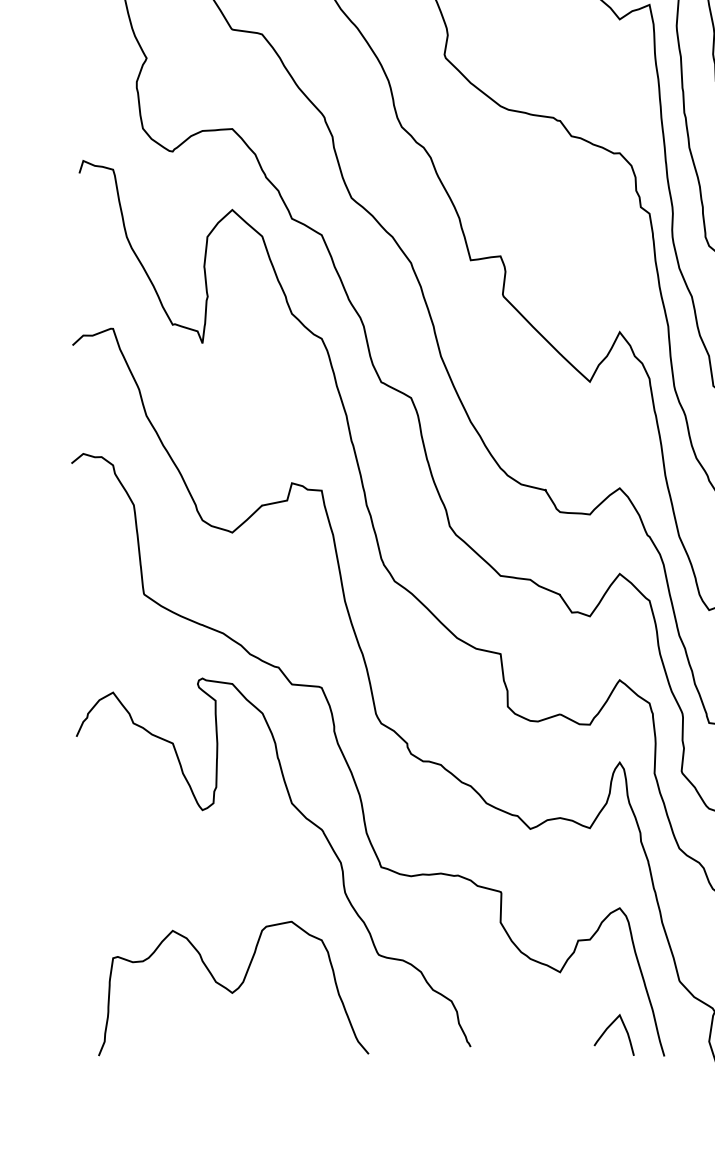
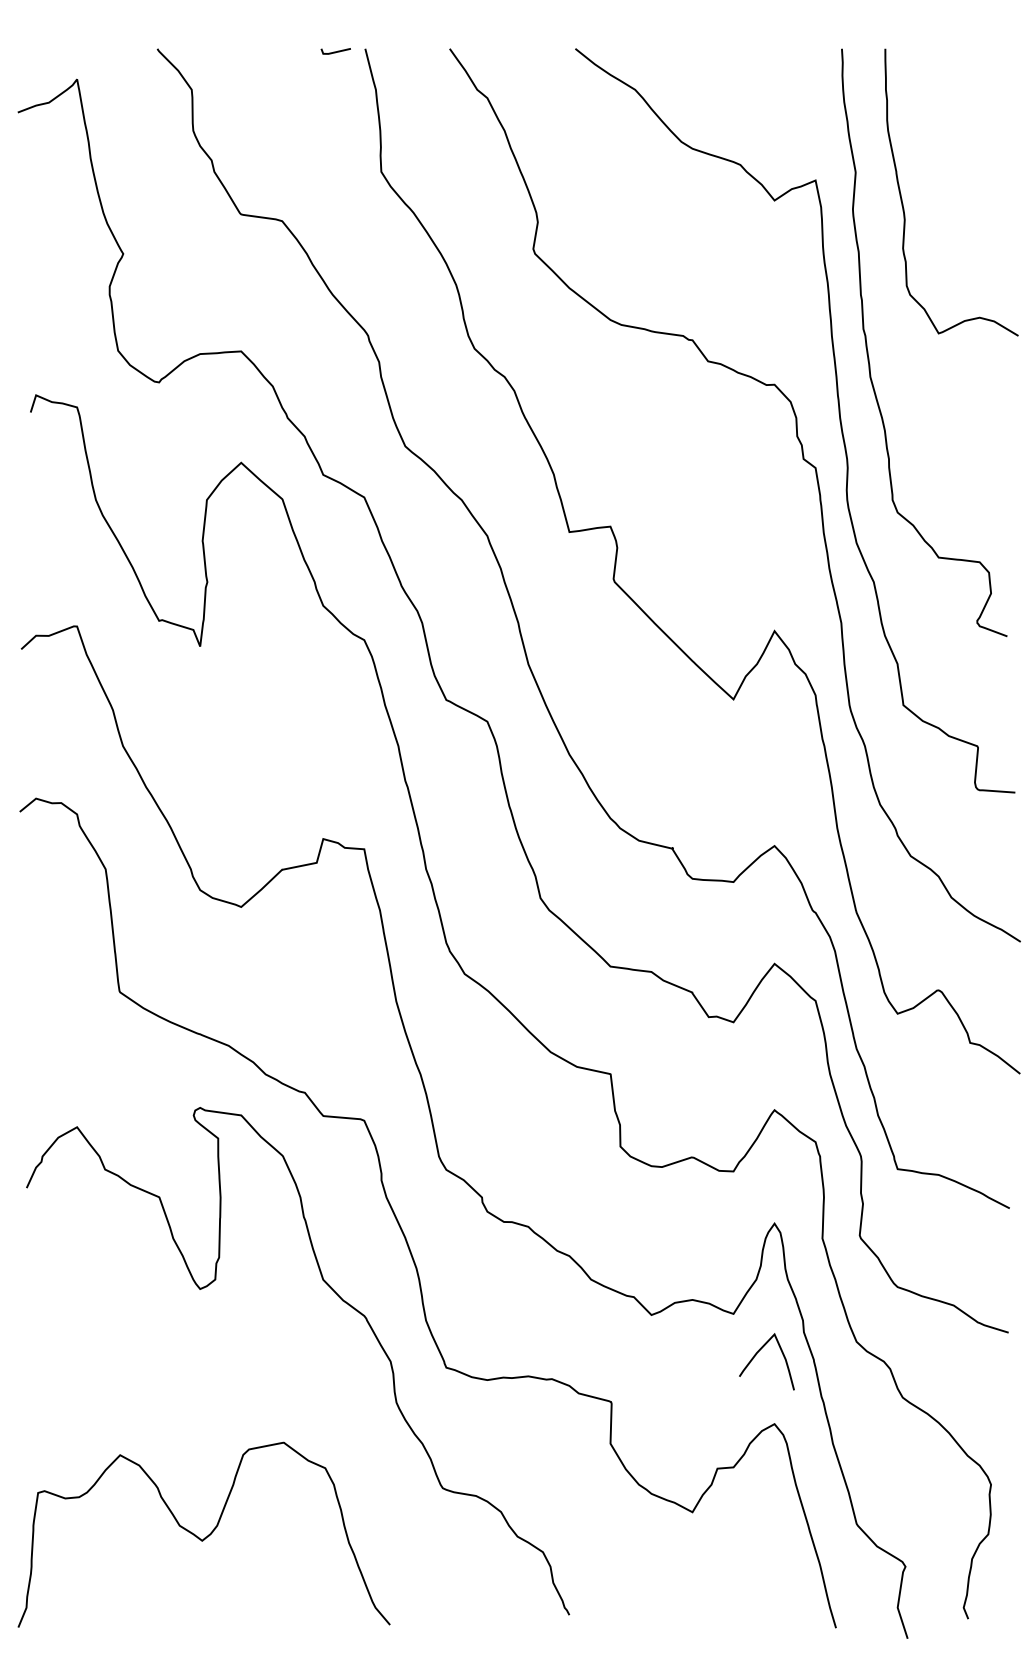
curve: (233, 990) -> (204, 1537), moved
curve: (606, 1030) -> (756, 1355), moved

